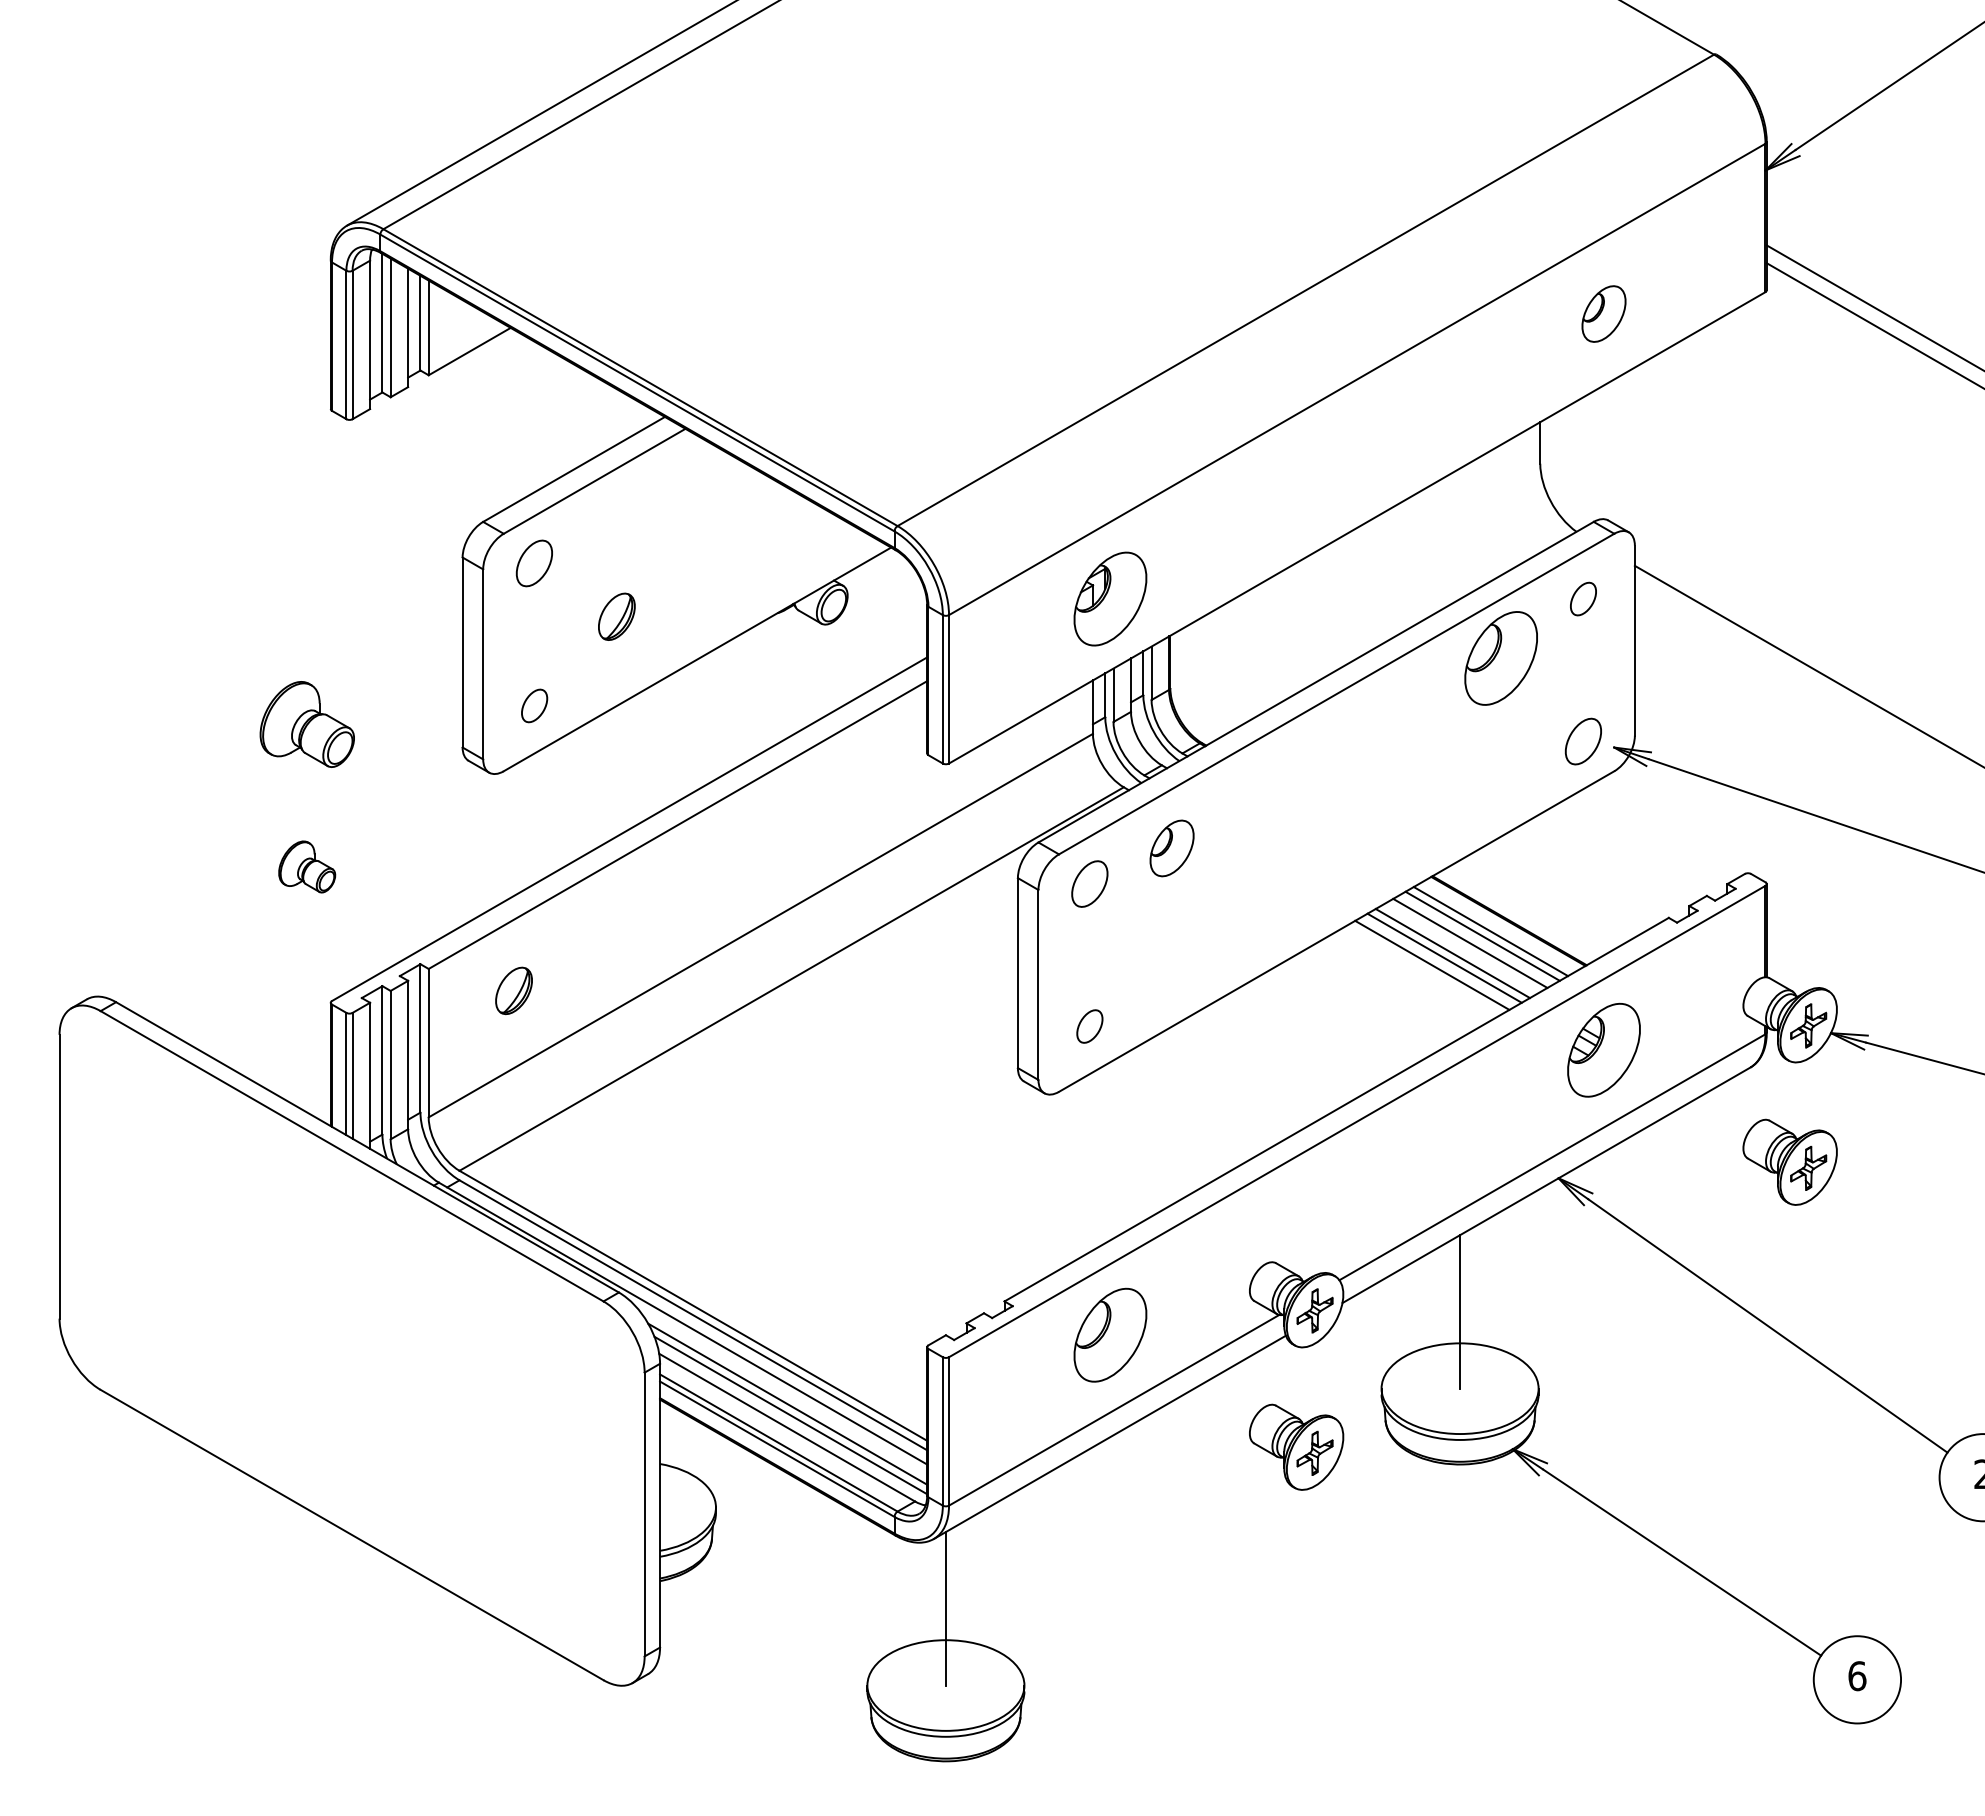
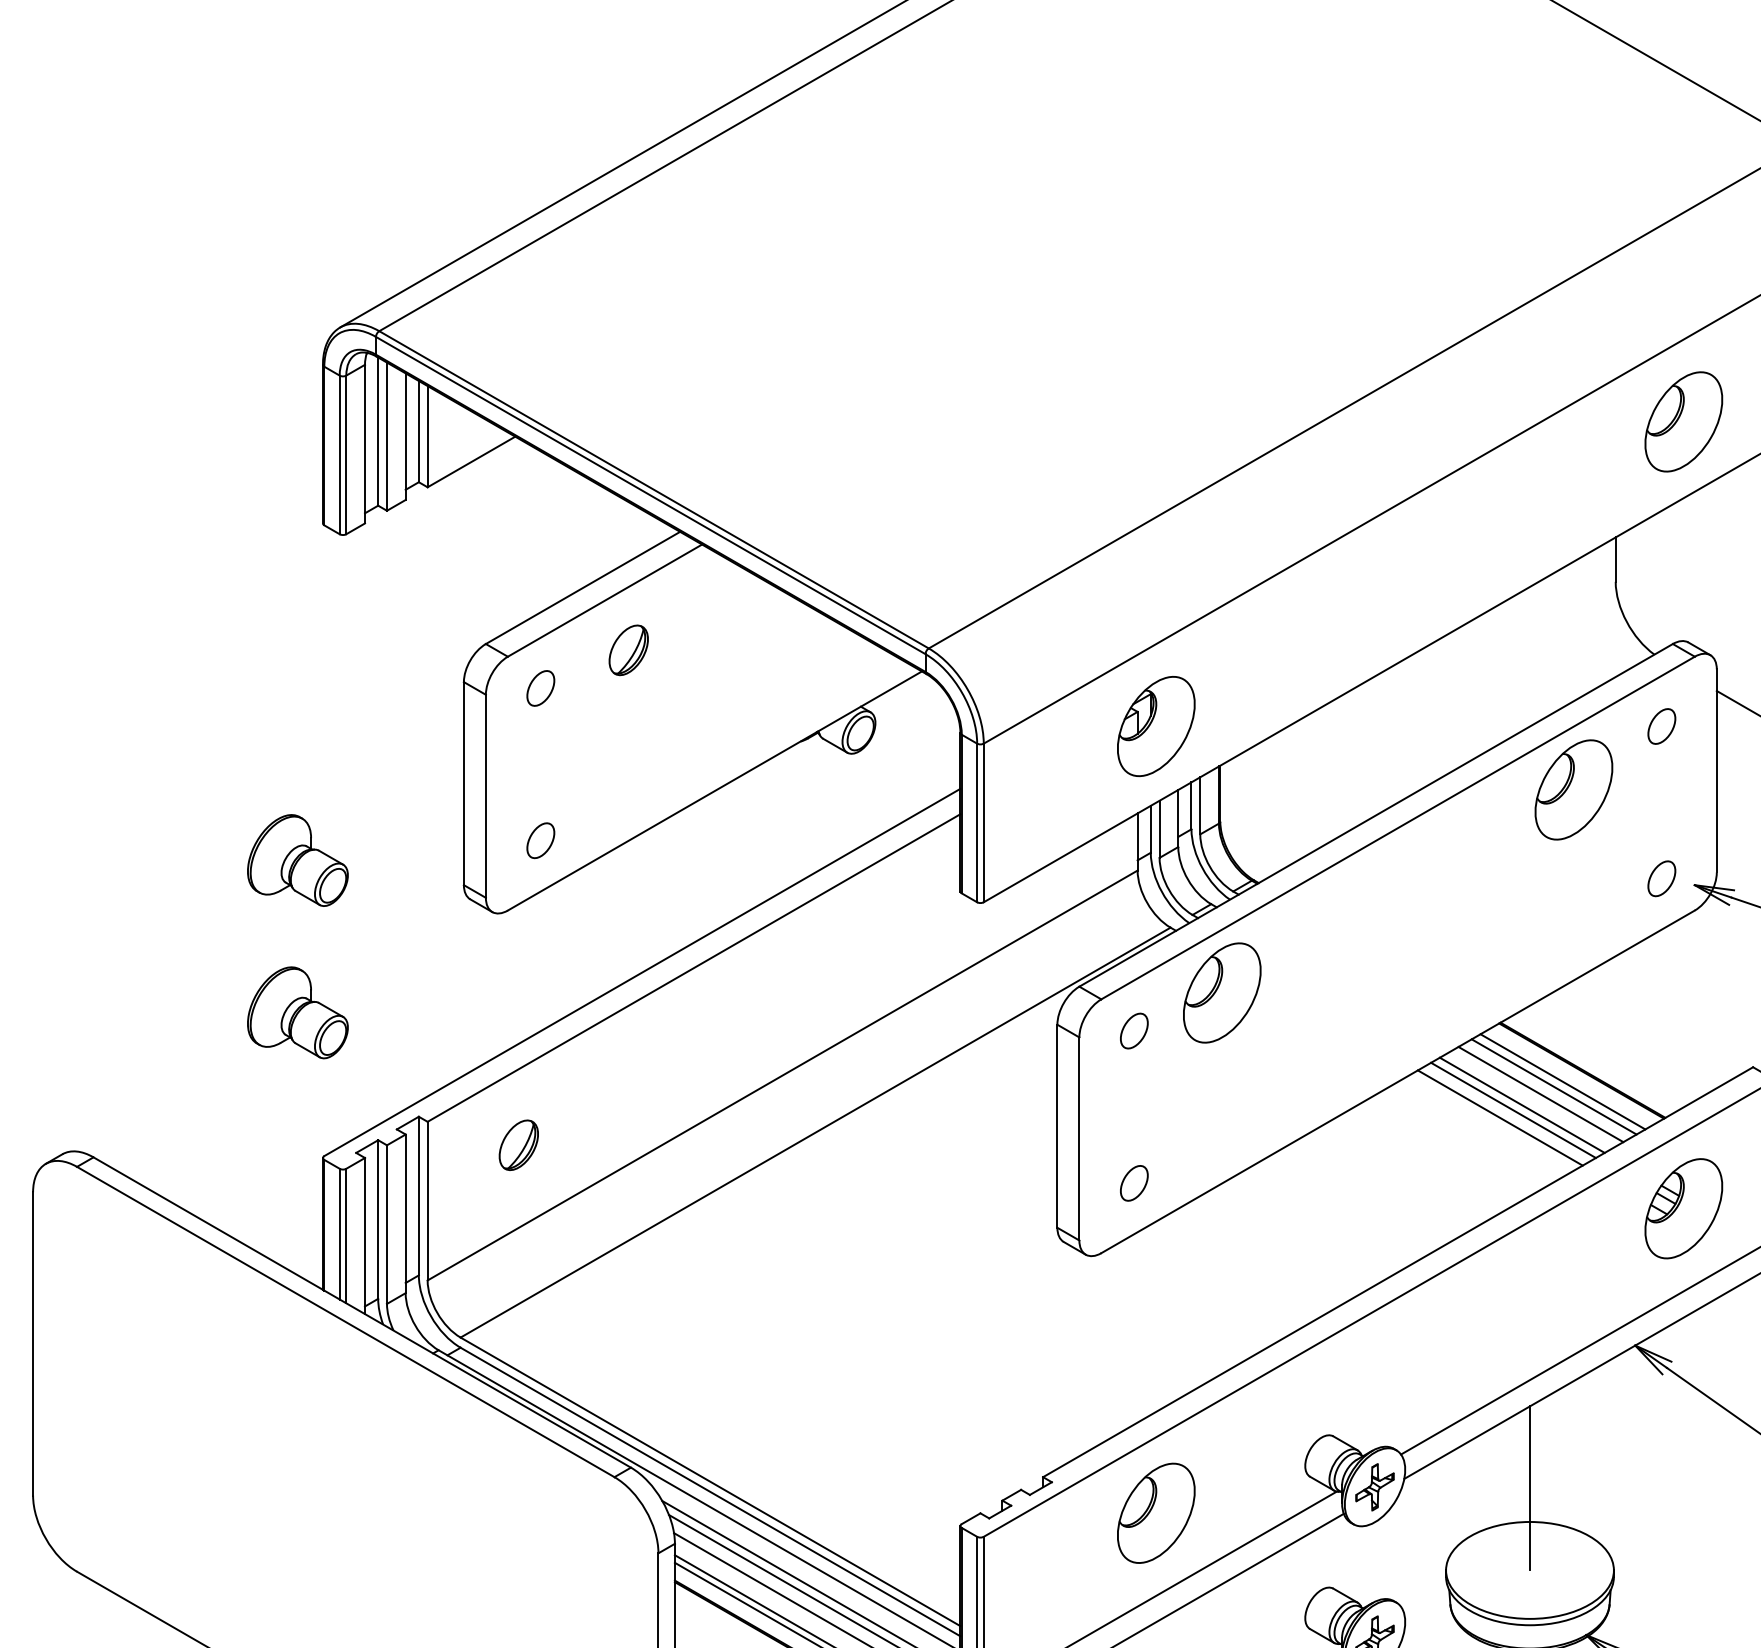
part: (1603, 313) -> (1683, 421), size x1.67
part: (534, 563) -> (540, 688), size x0.71
part: (616, 616) -> (628, 649), moved
part: (1583, 741) -> (1661, 878), size x0.71
part: (1171, 848) -> (1221, 993), size x1.67
part: (306, 866) -> (297, 1012), size x1.67
part: (1089, 883) -> (1133, 1030), size x0.71

